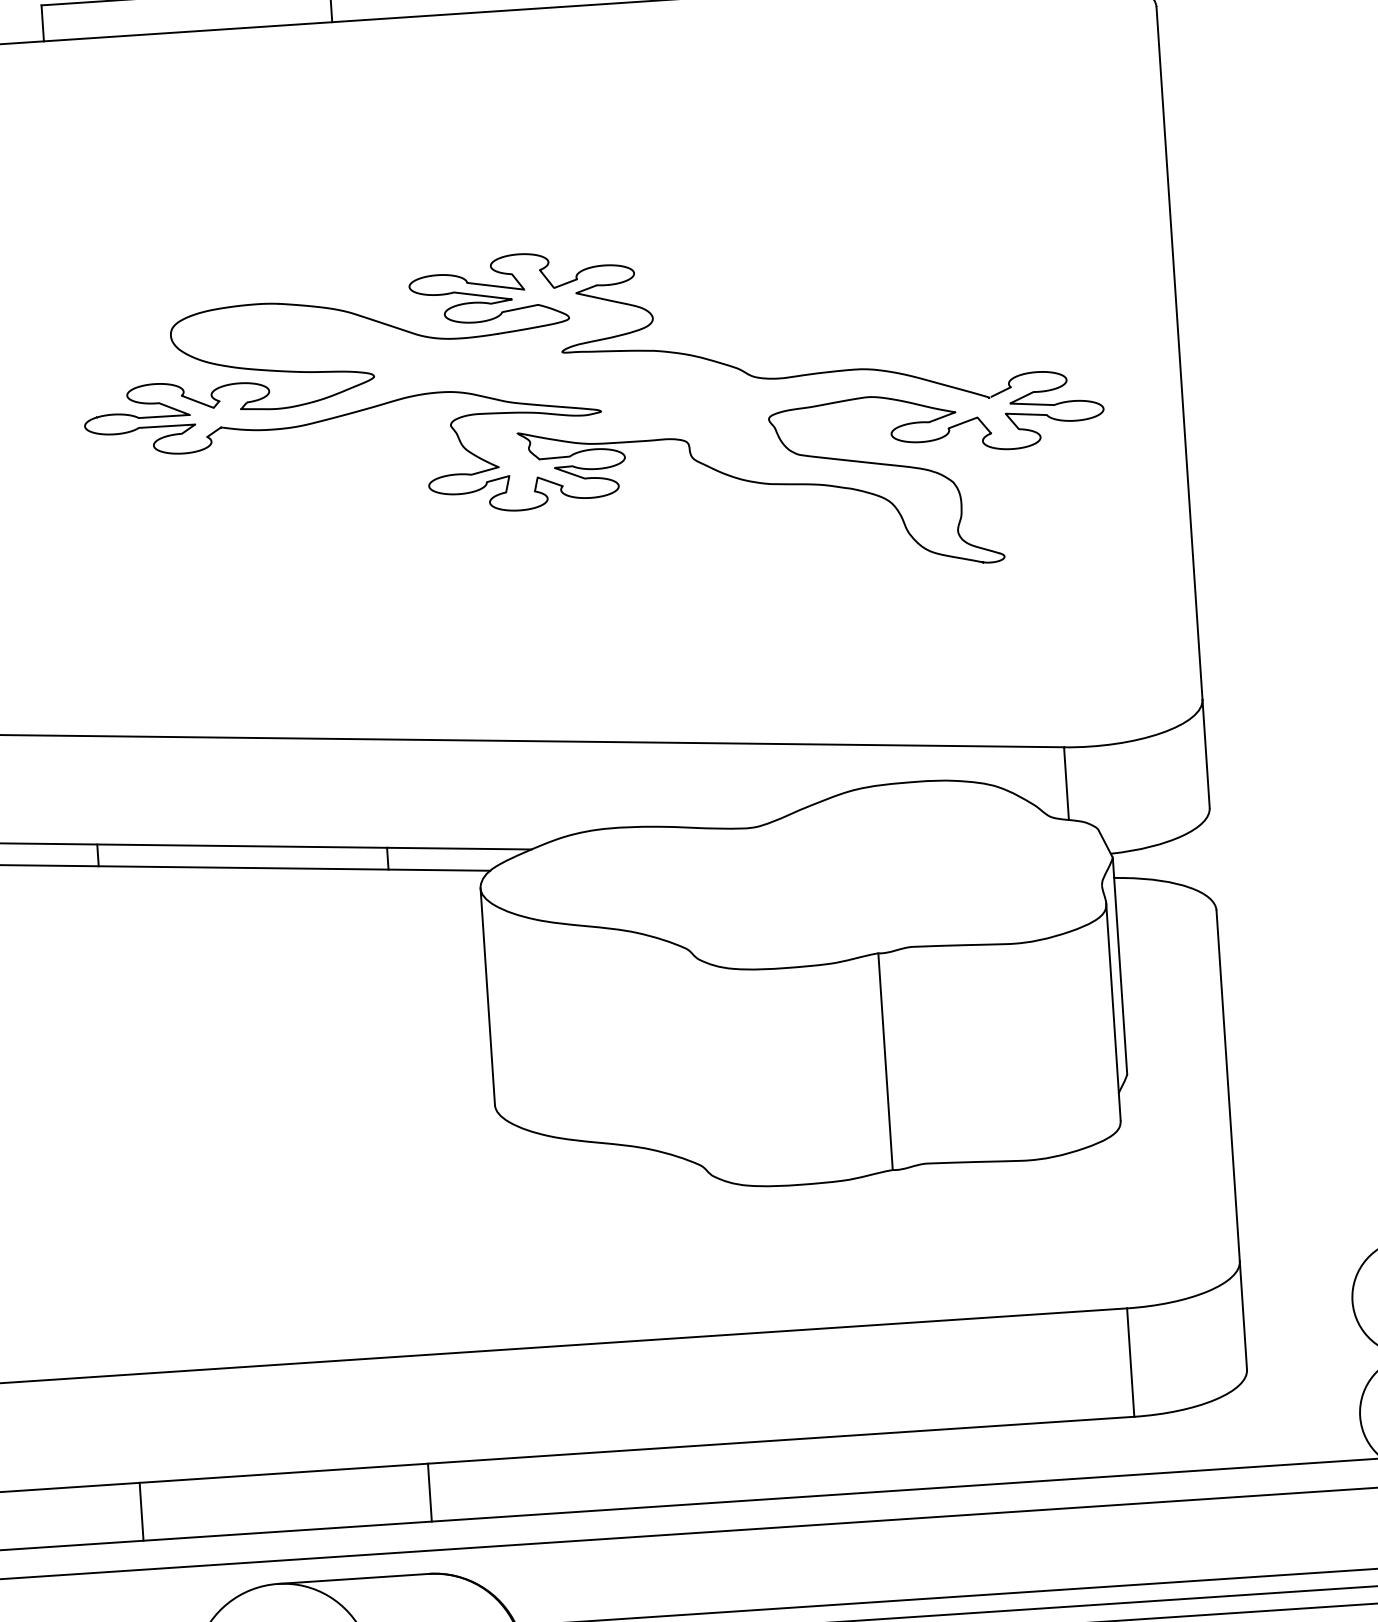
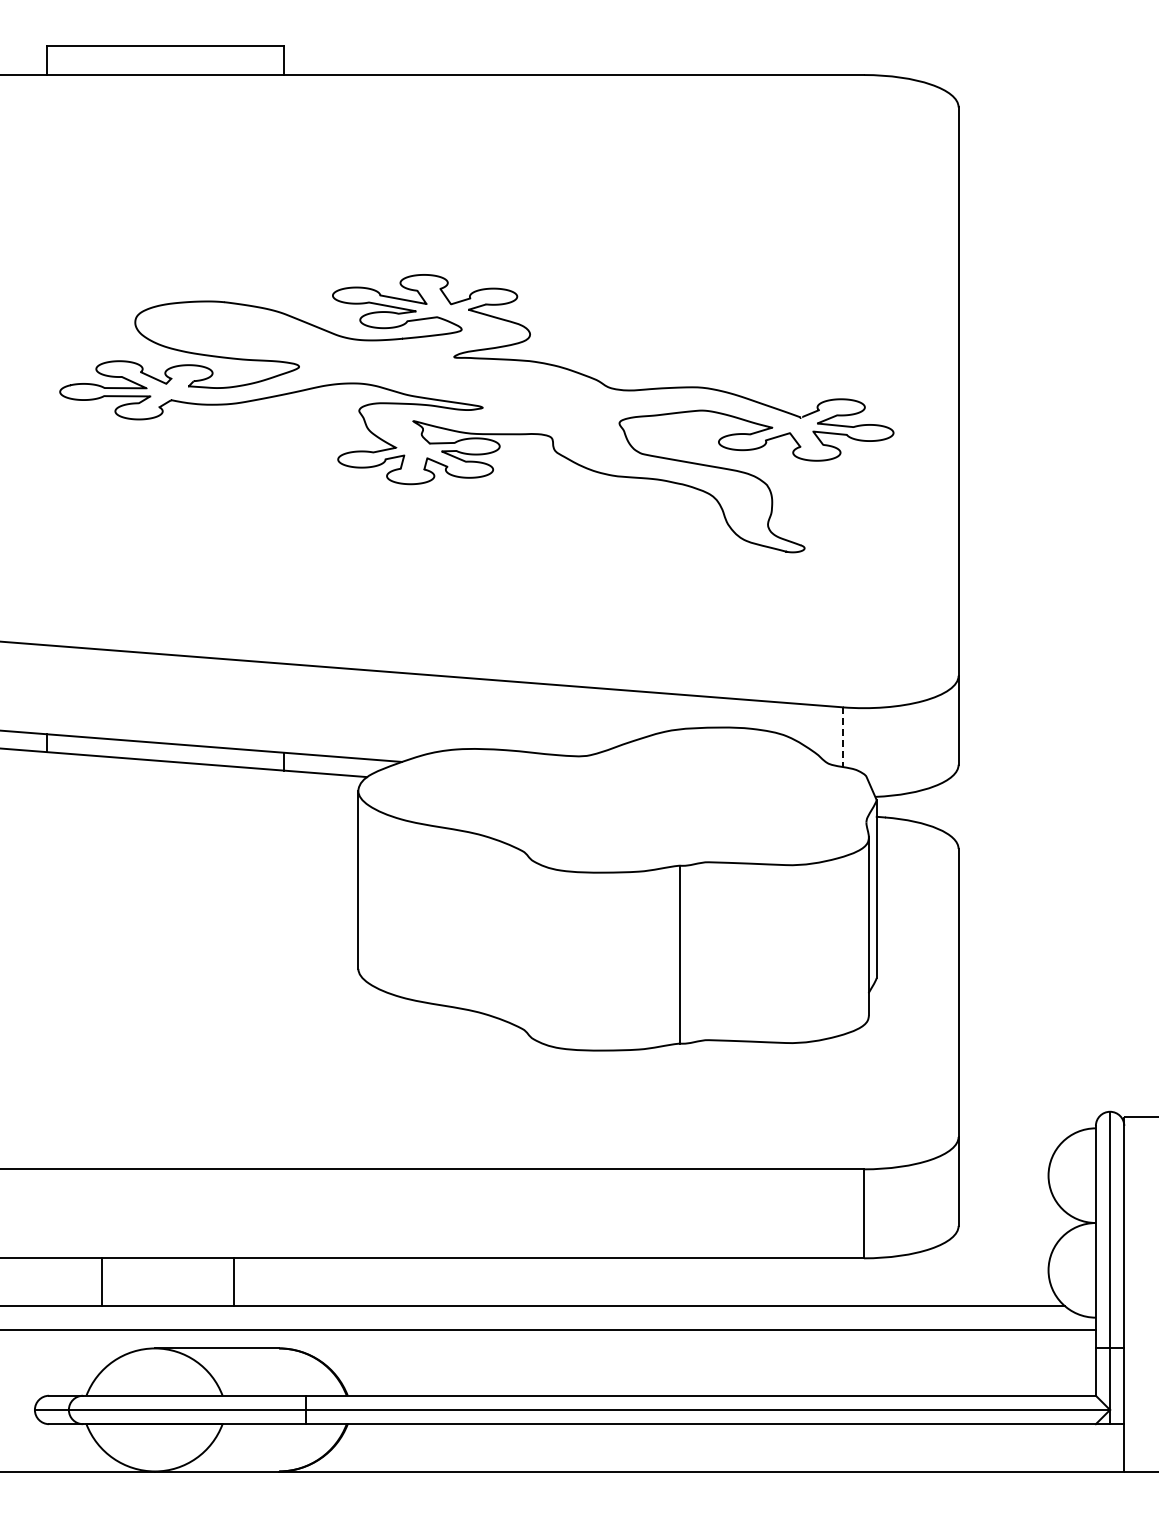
line: (1066, 784) -> (842, 737), solid -> dashed
line: (430, 1491) -> (234, 1281), moved
line: (141, 1511) -> (102, 1281), moved

